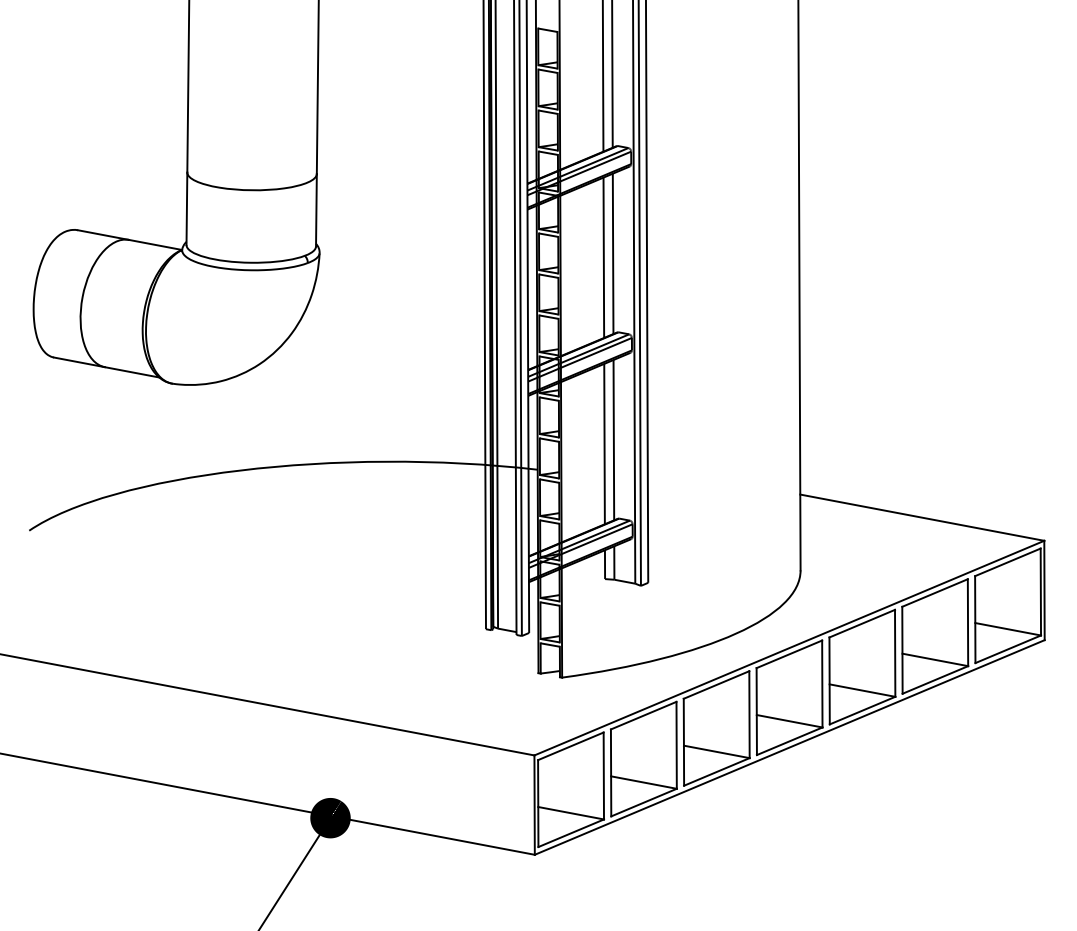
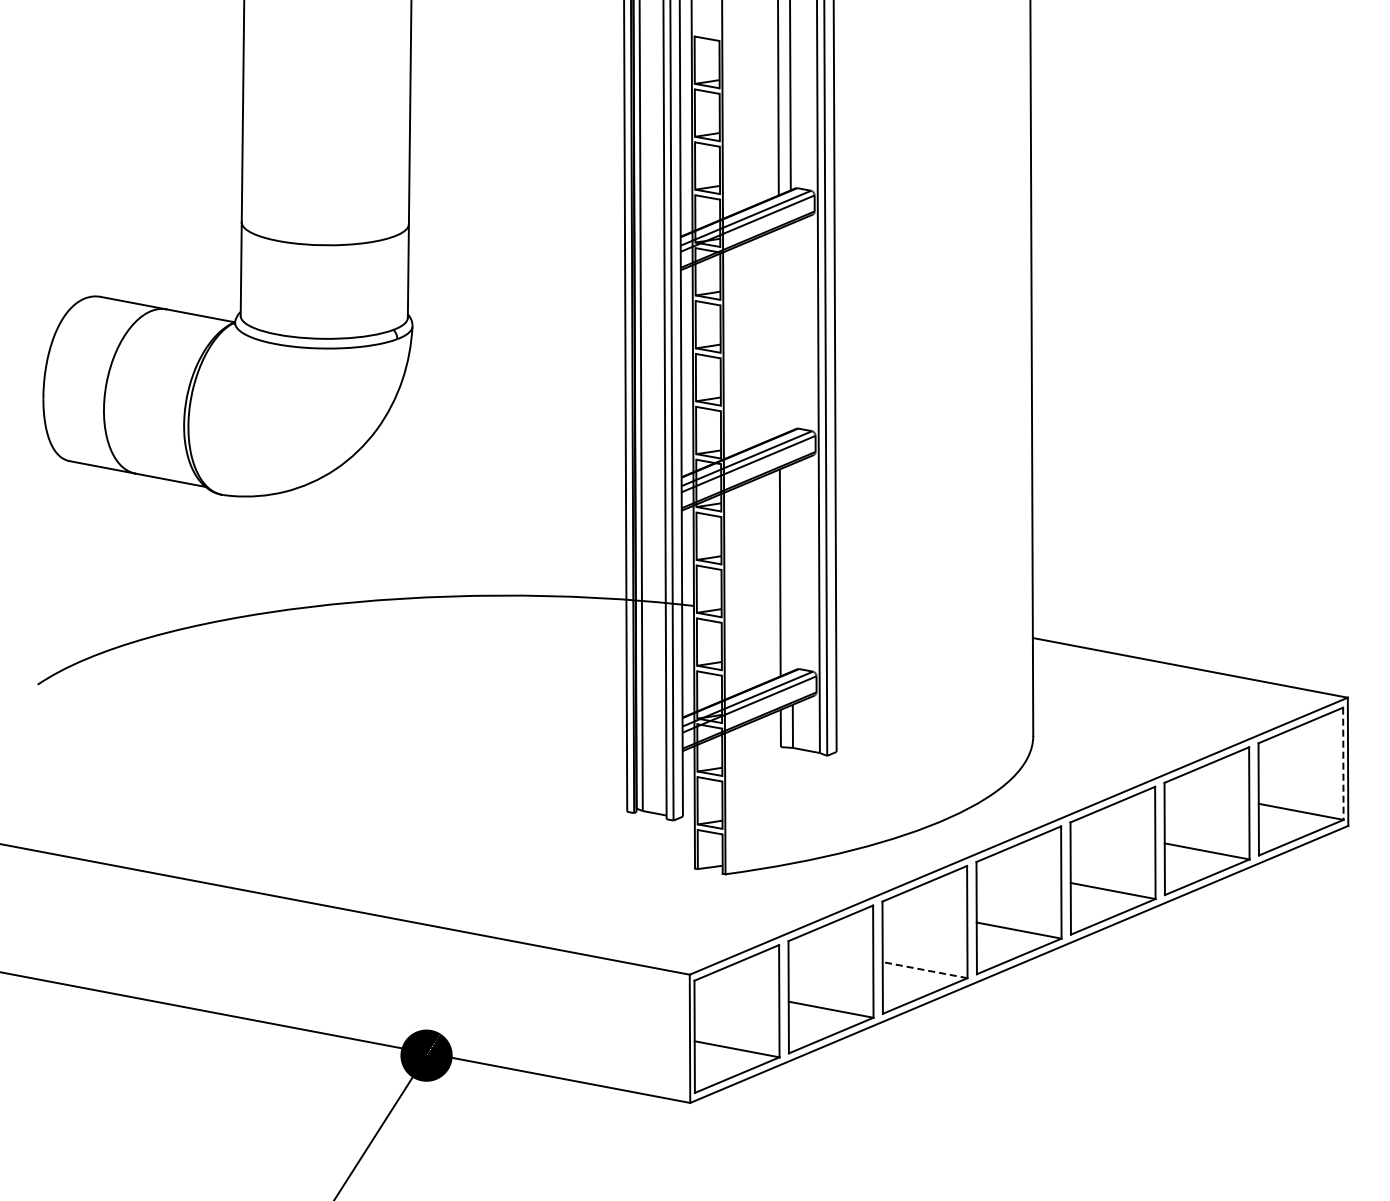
line: (612, 253) -> (790, 326), removed
line: (603, 257) -> (778, 331), removed
line: (613, 439) -> (791, 567), removed
line: (1040, 592) -> (1343, 764), solid -> dashed
line: (716, 752) -> (924, 970), solid -> dashed

